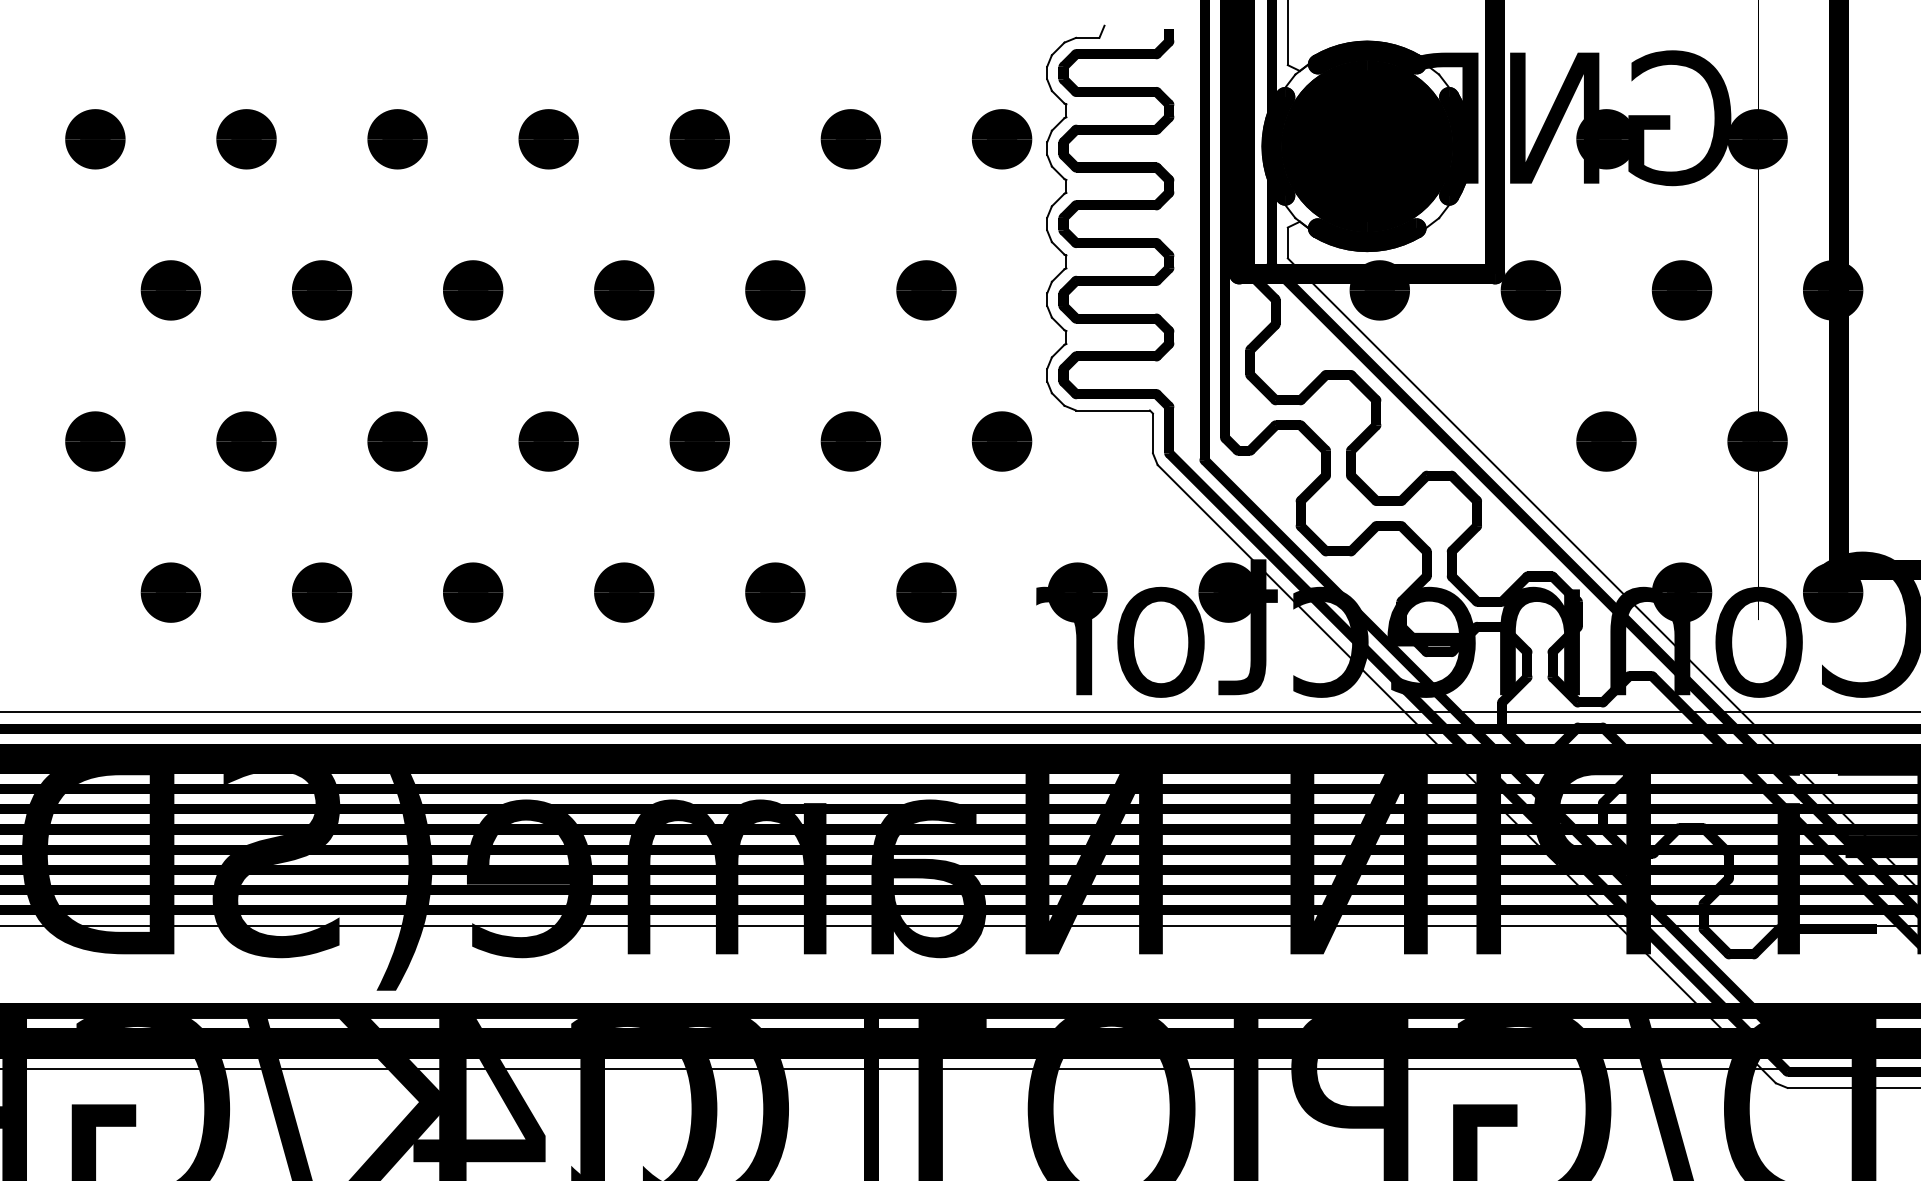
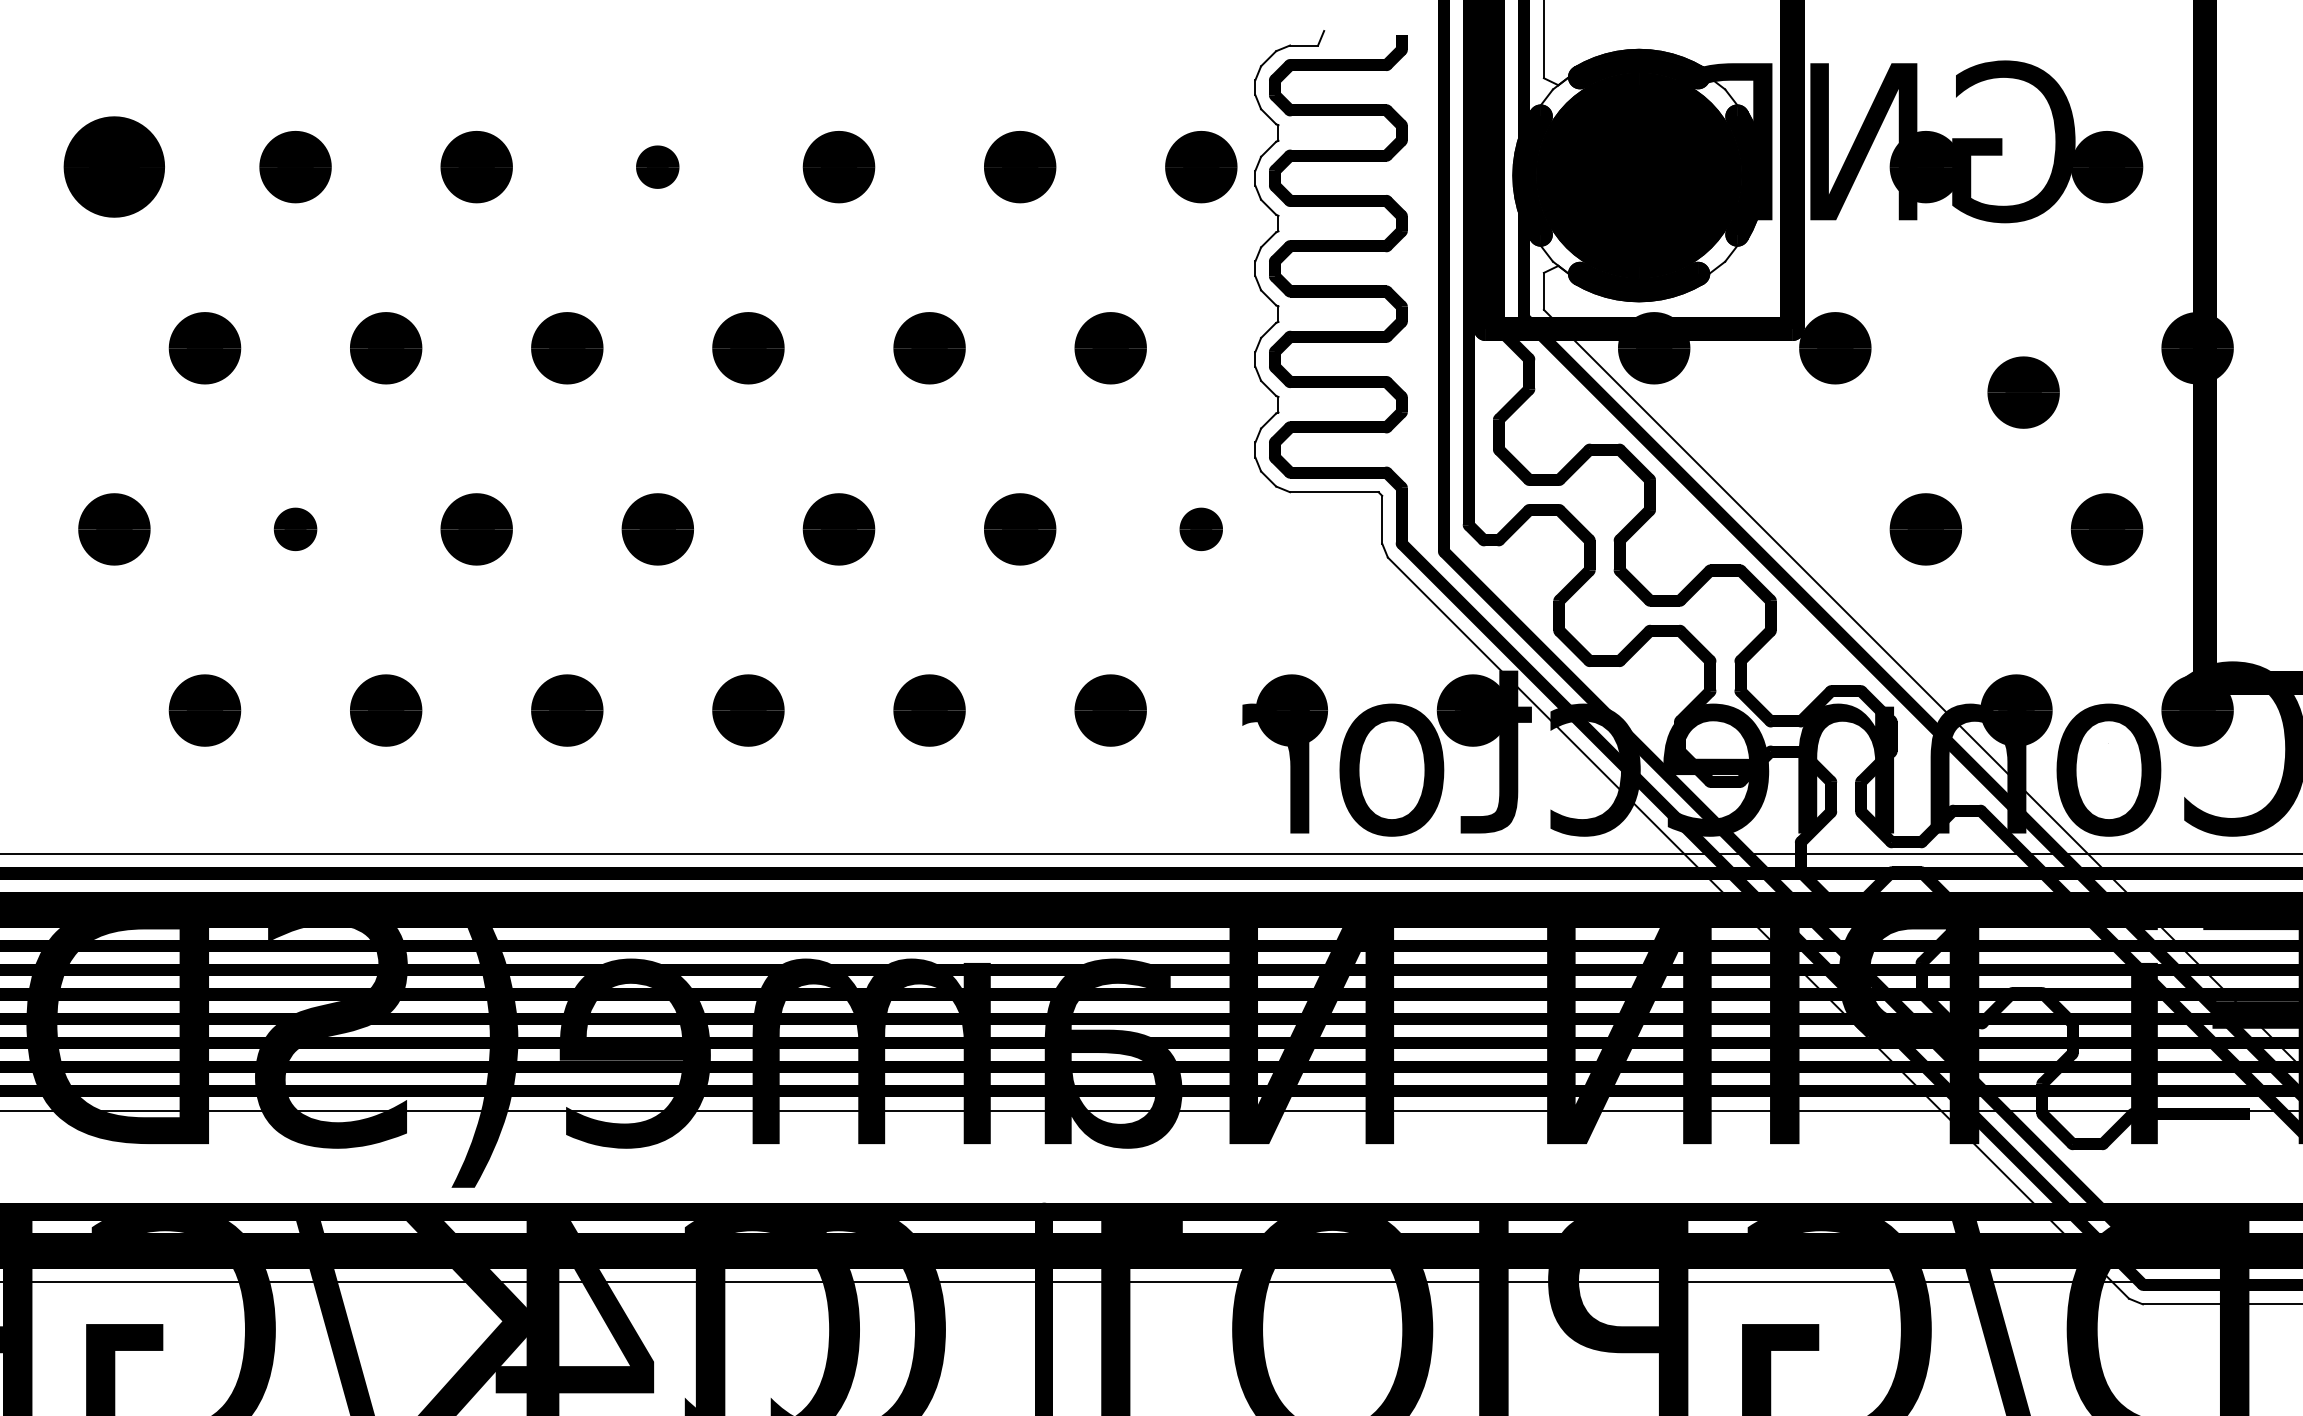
part: (95, 139) -> (114, 167), size x1.4
part: (548, 139) -> (657, 167), size x0.6
part: (1681, 290) -> (2023, 392), moved
part: (246, 441) -> (295, 529), size x0.6
part: (1001, 441) -> (1200, 529), size x0.6

